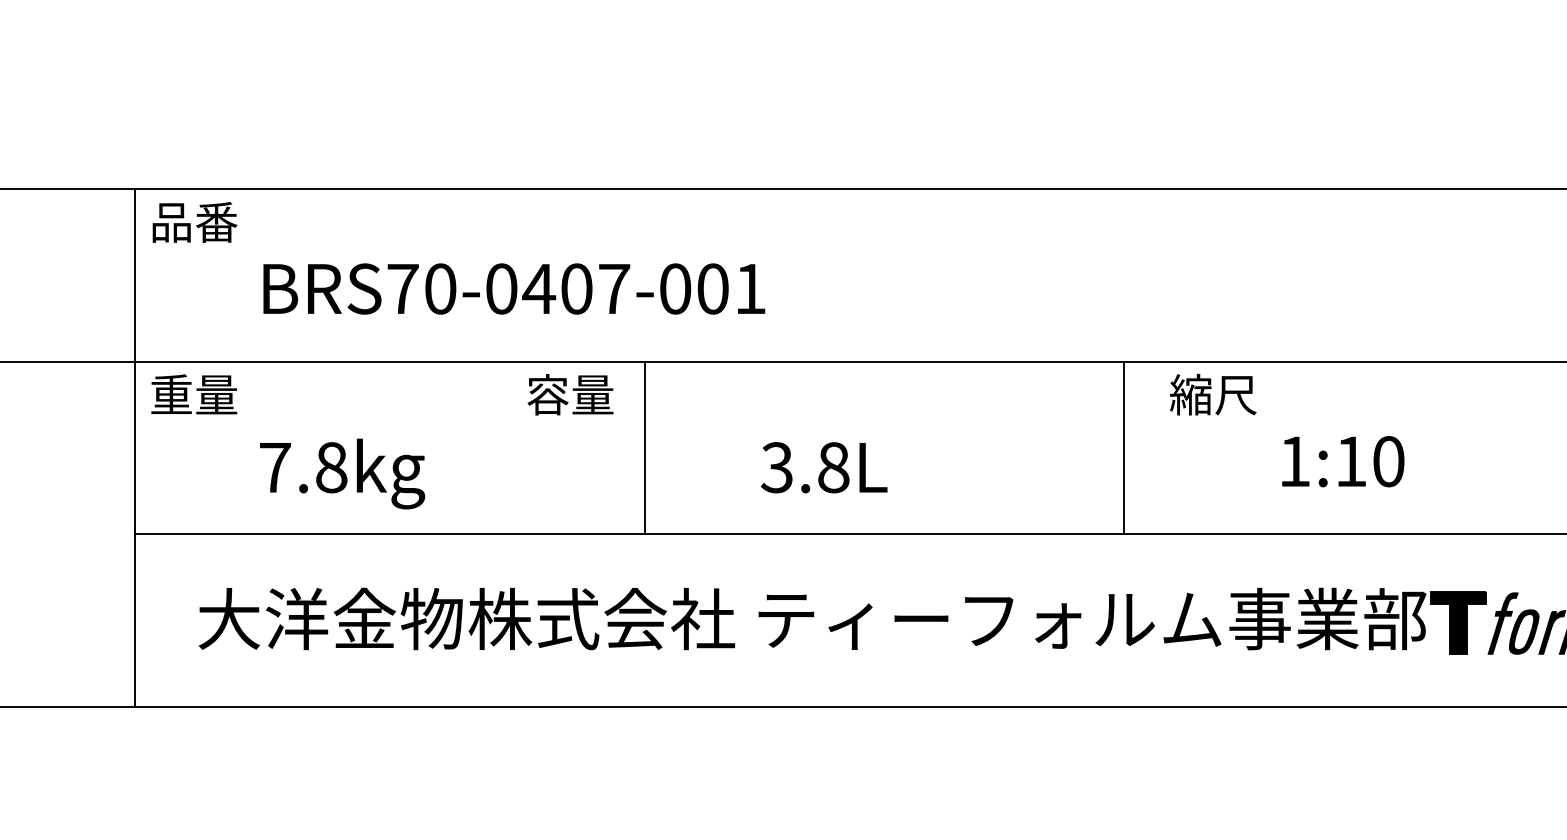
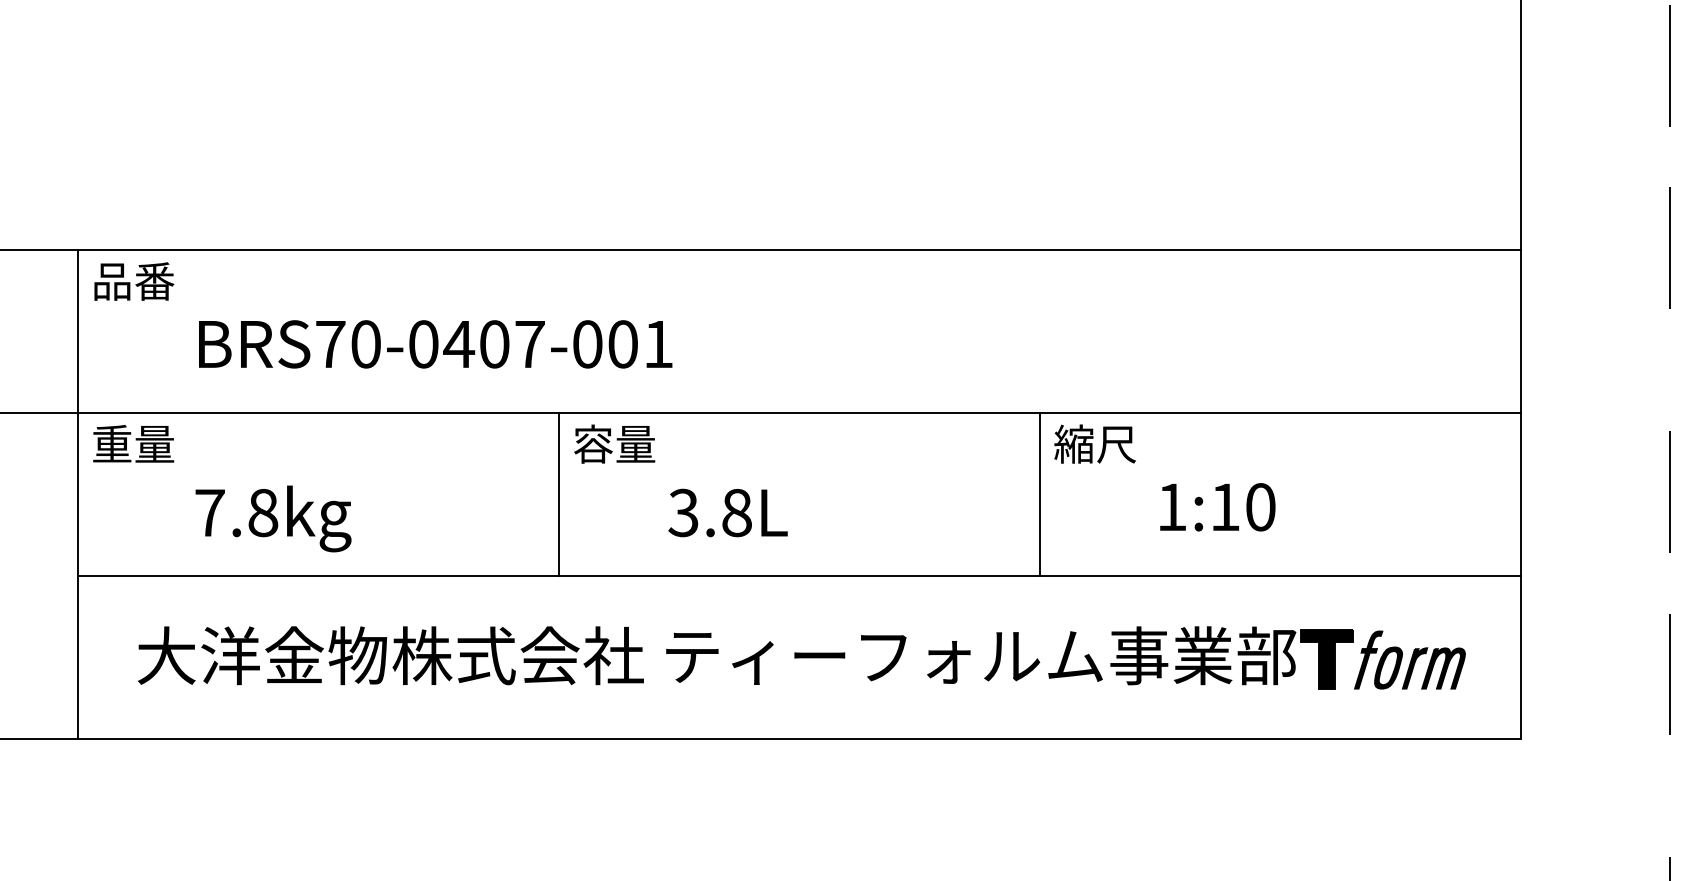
text: (570, 394) -> (614, 443), moved
line: (1123, 447) -> (1039, 493), moved

